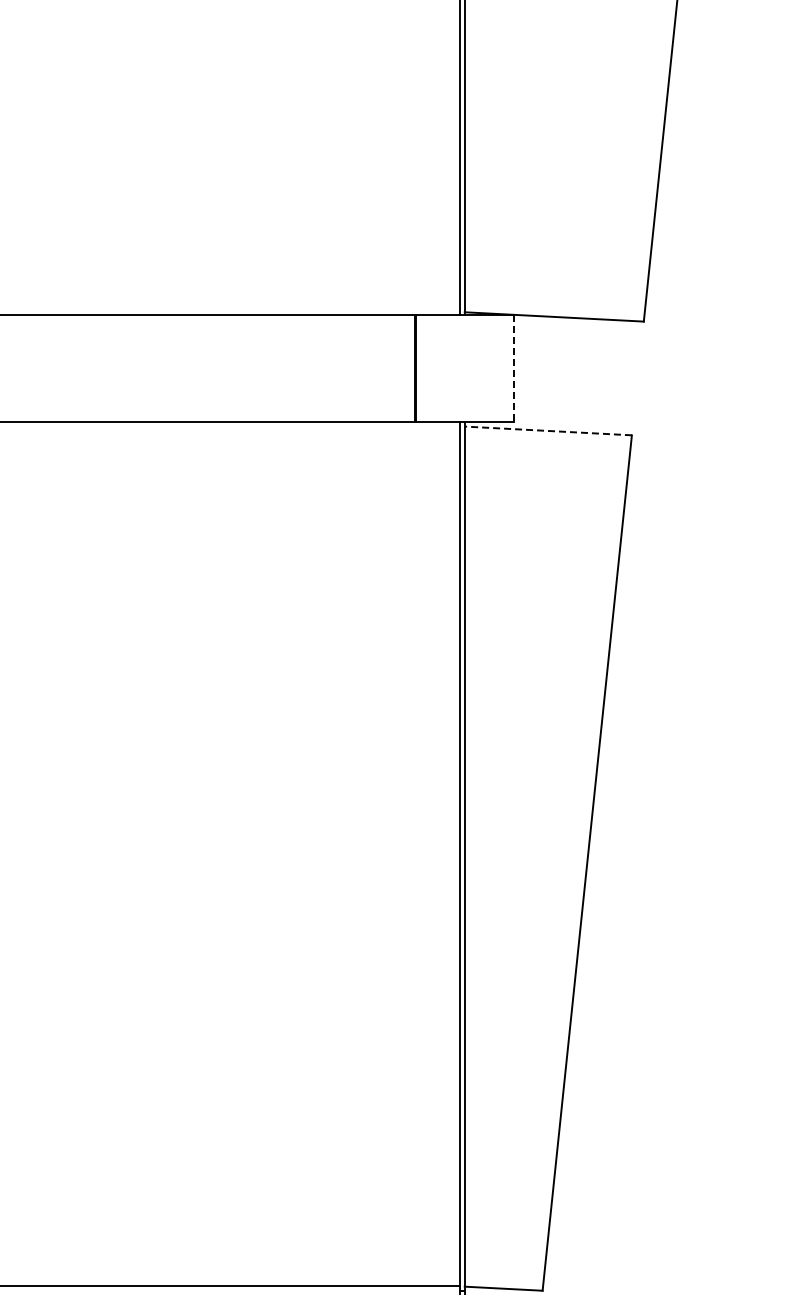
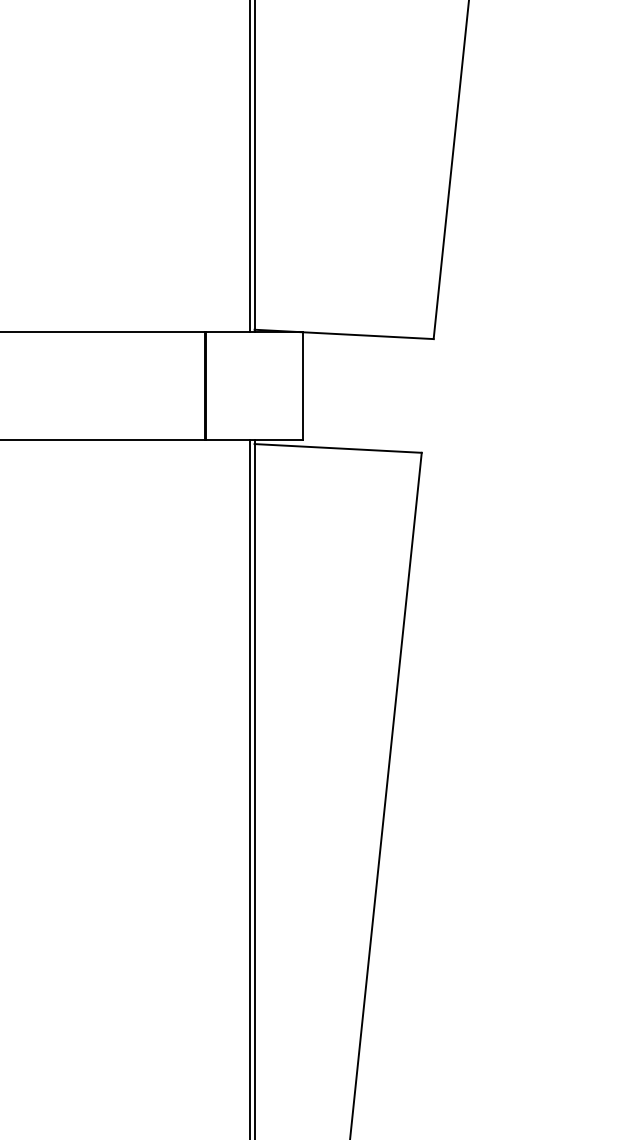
line: (513, 368) -> (303, 385), dashed -> solid
line: (548, 430) -> (338, 447), dashed -> solid

